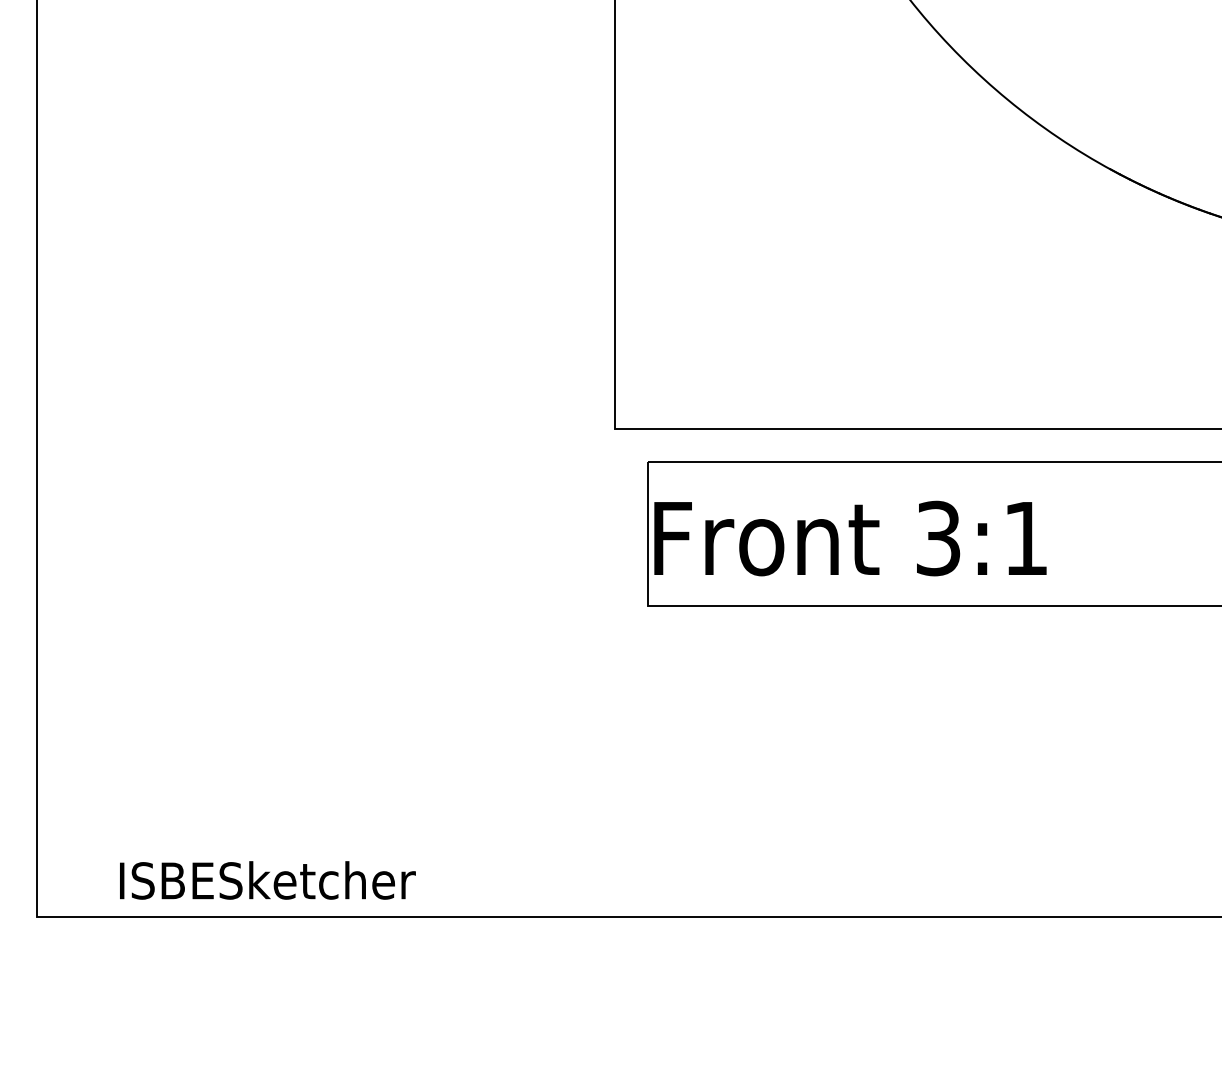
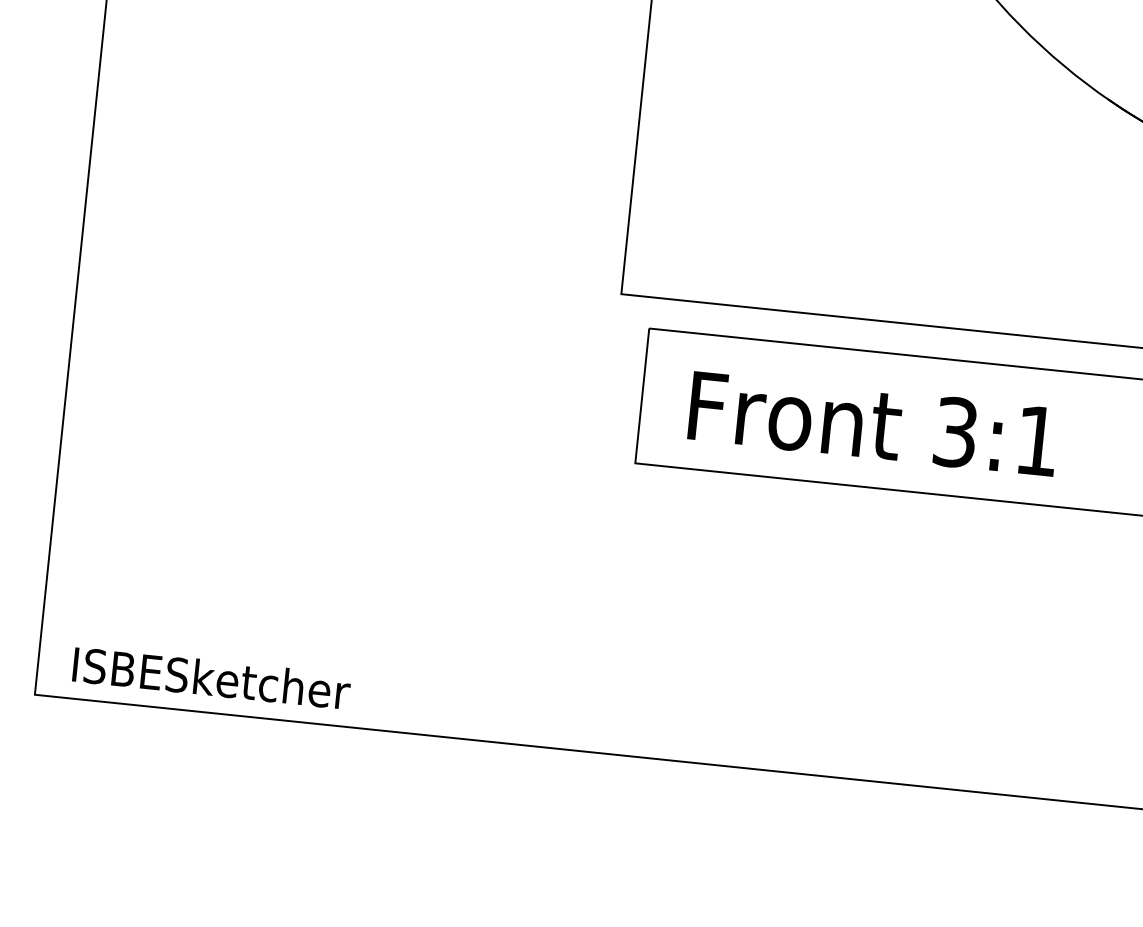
text: (850, 538) -> (873, 423), moved
text: (267, 880) -> (211, 678), moved

